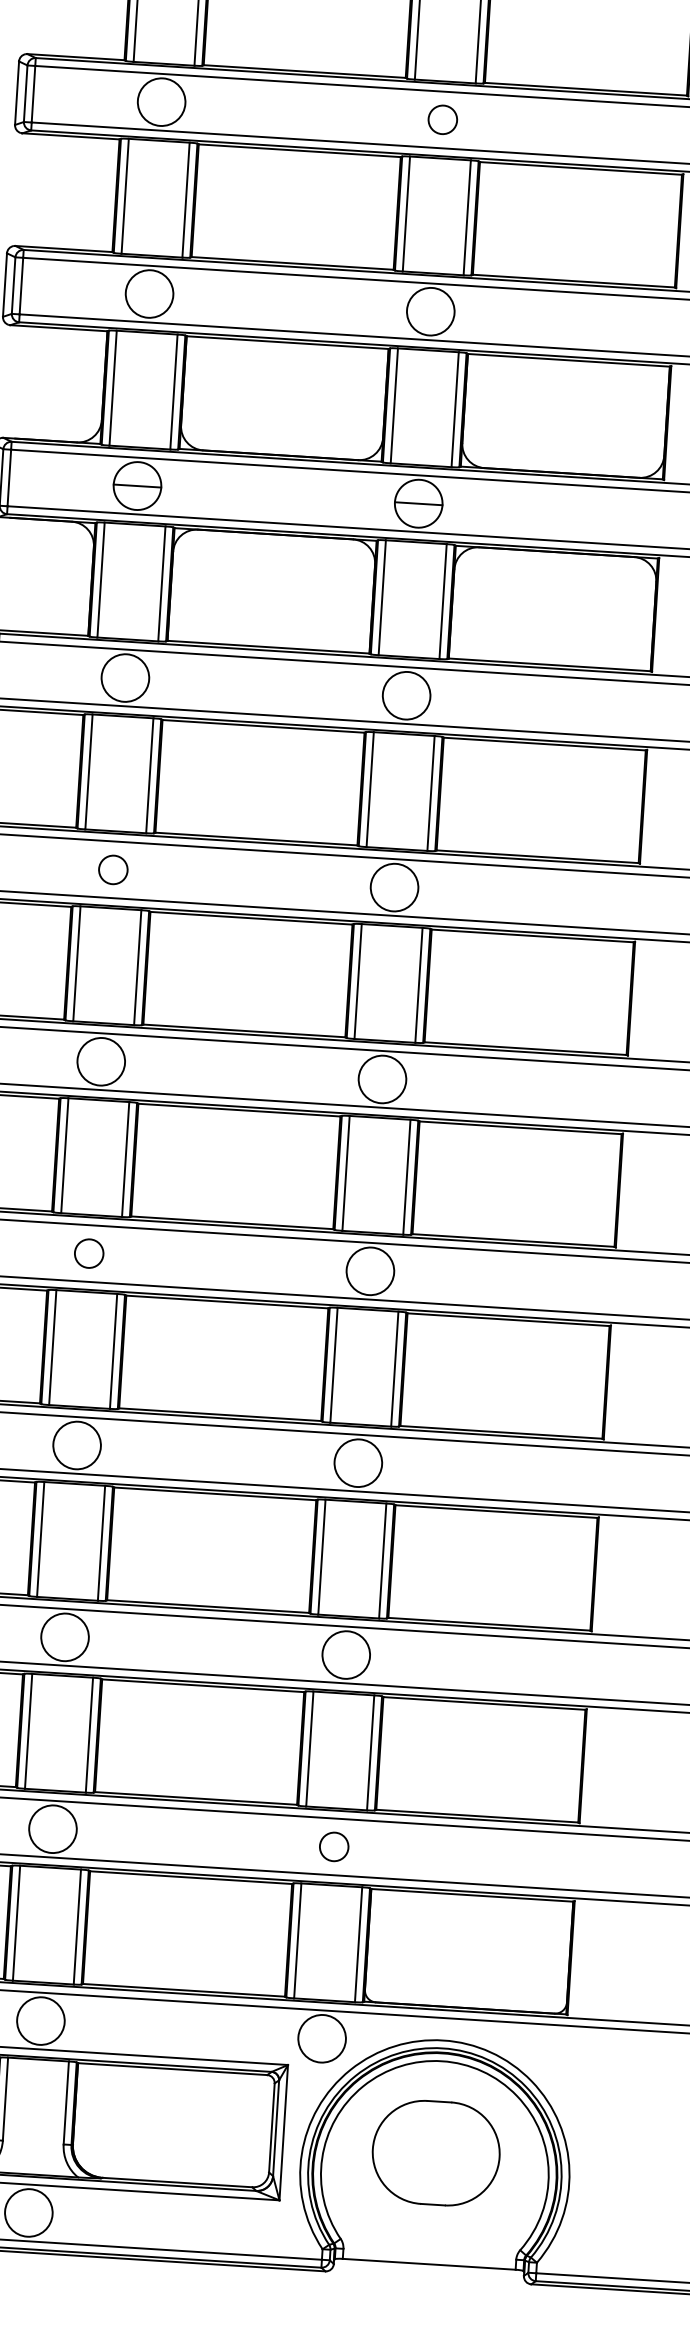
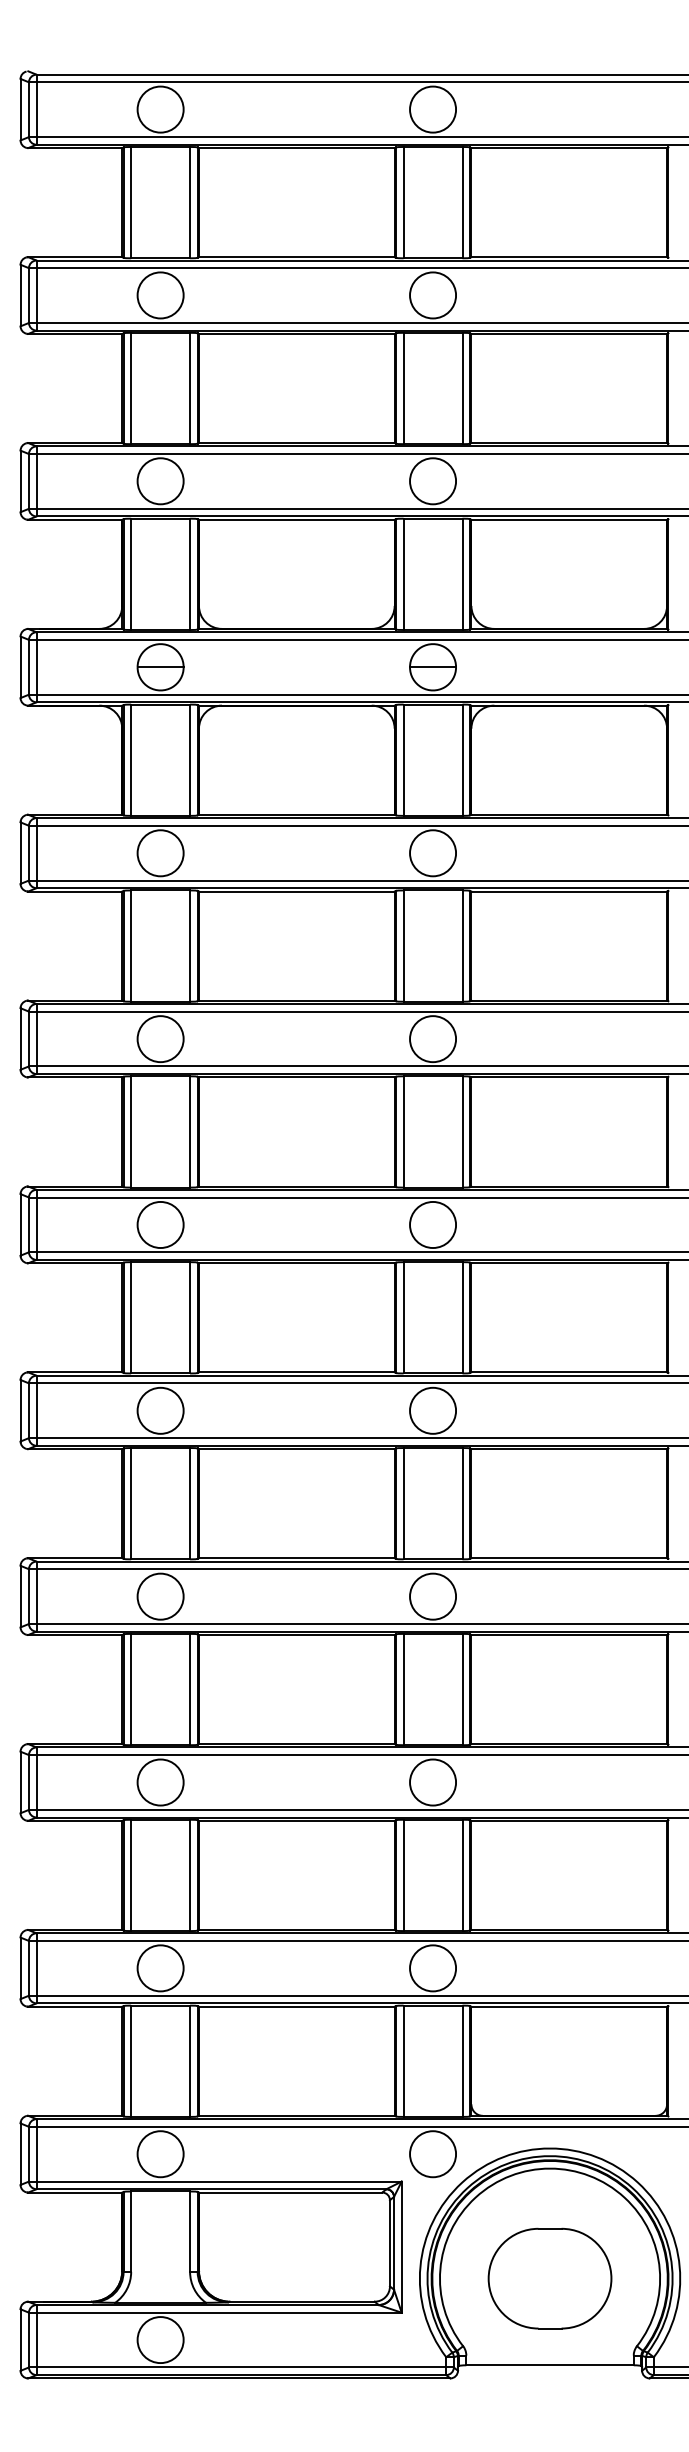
circle: (443, 119) -> (433, 295), size x1.67
circle: (113, 870) -> (160, 1039), size x1.67
circle: (89, 1253) -> (160, 1410), size x1.67
circle: (334, 1847) -> (433, 1968), size x1.67
part: (435, 2152) -> (549, 2278), moved

